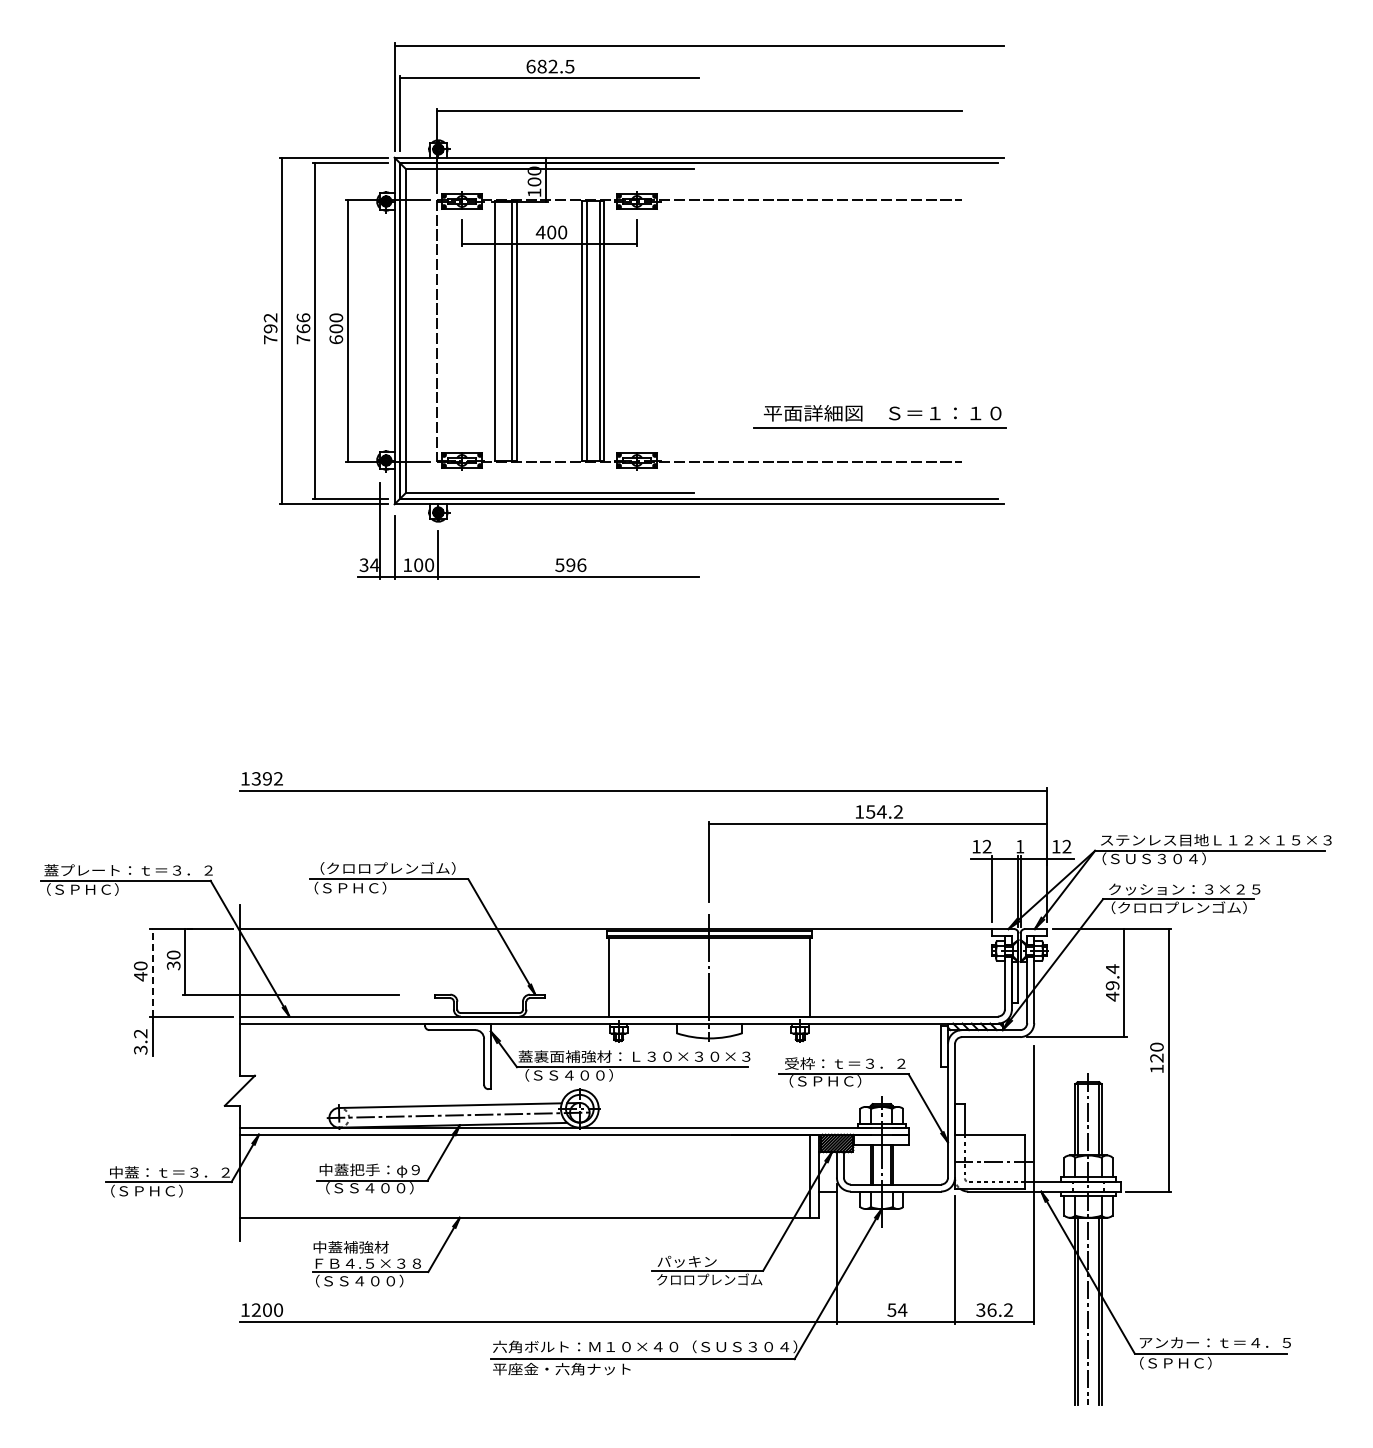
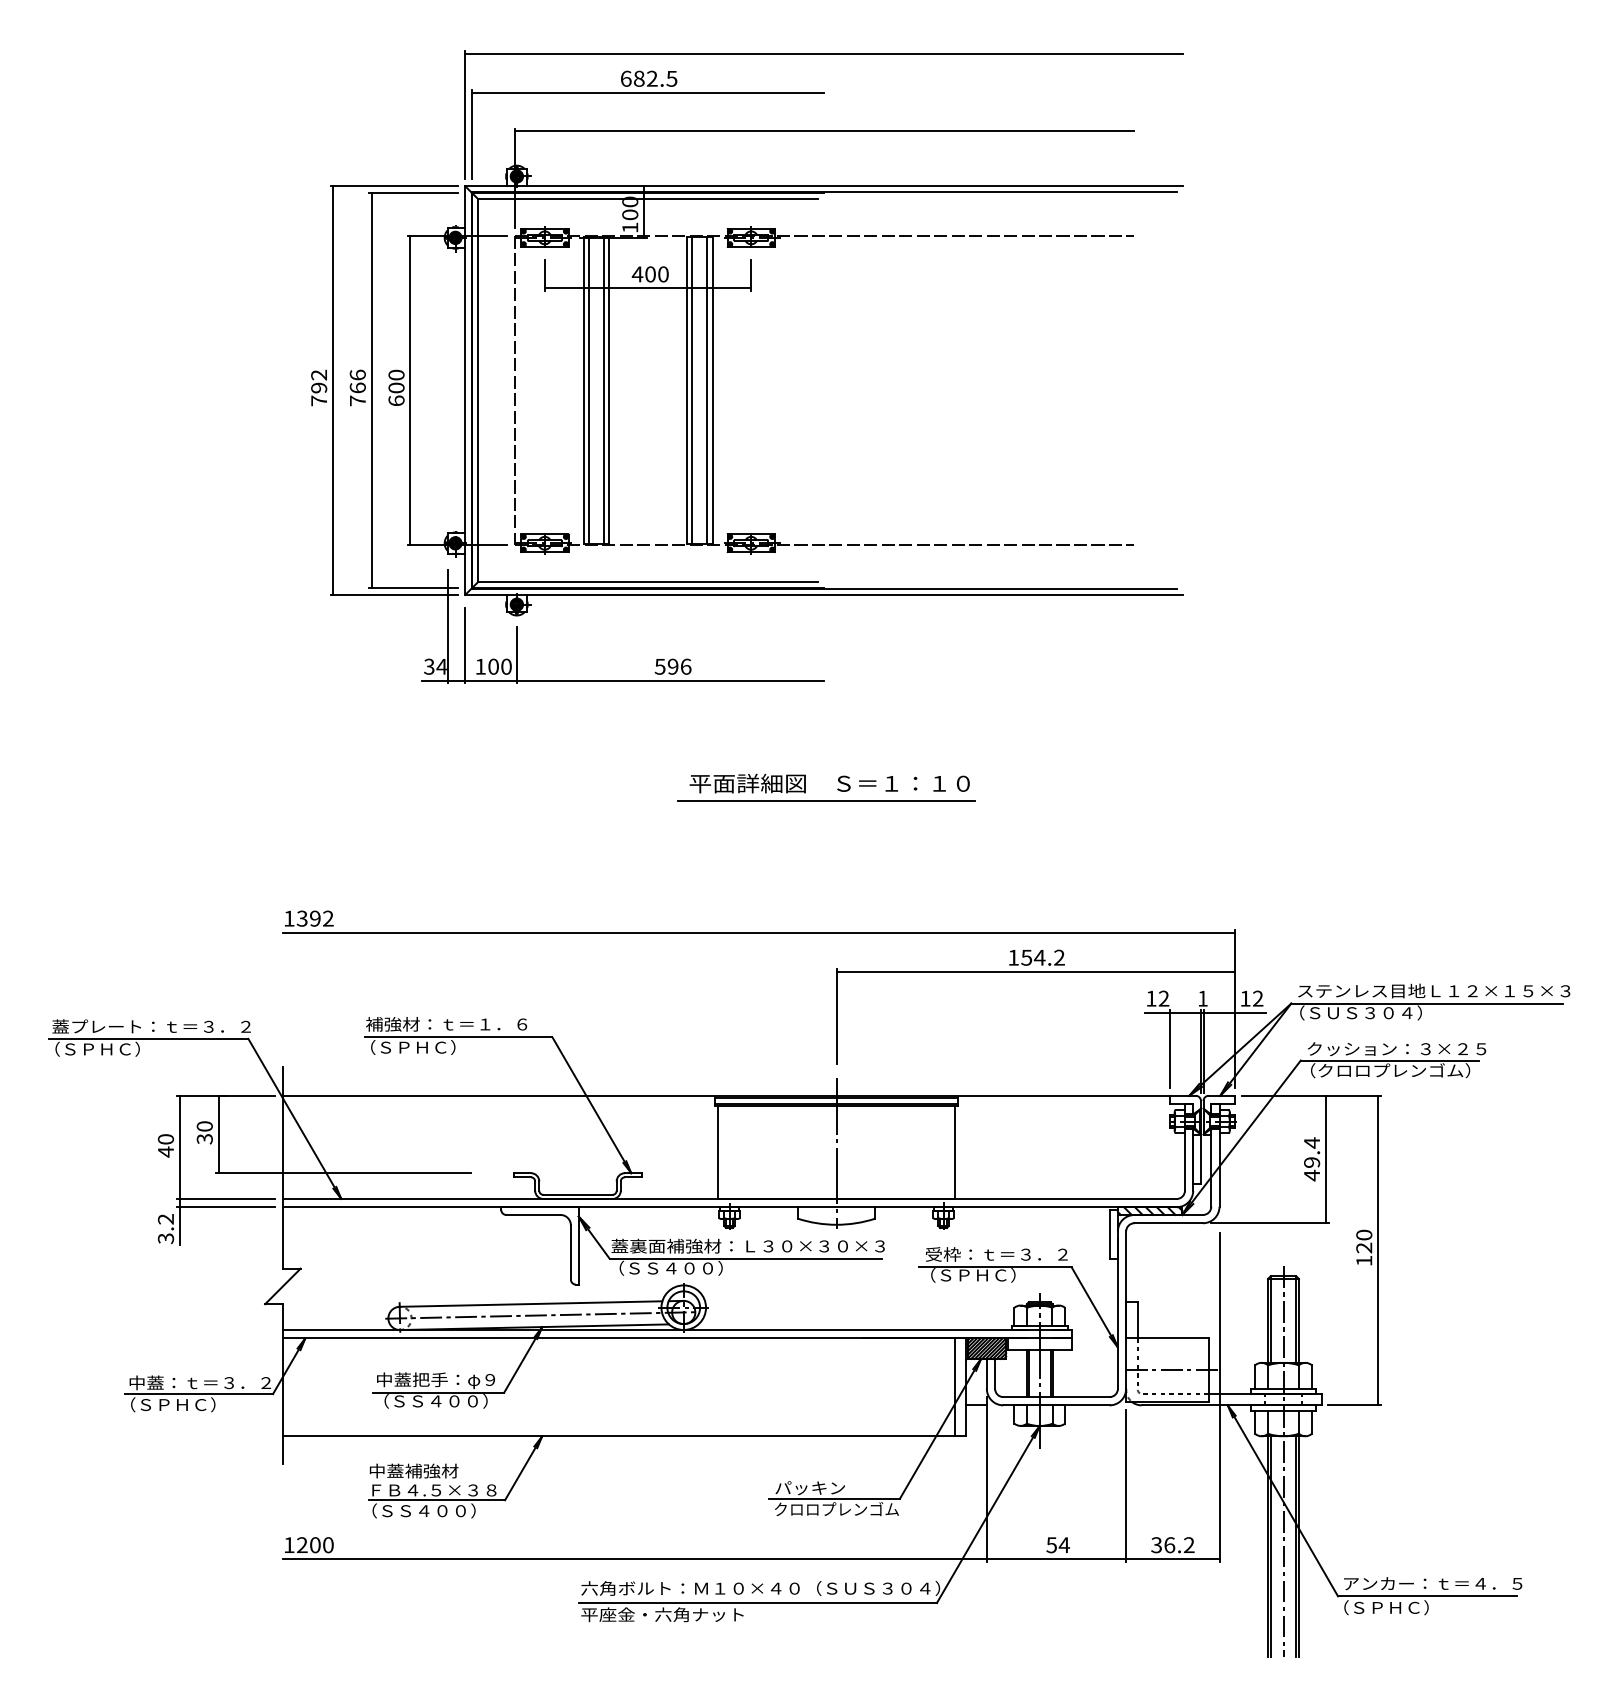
line: (499, 330) -> (588, 389), added
part: (889, 417) -> (837, 788), moved
text: (382, 868) -> (451, 1024), （クロロプレンゴム） -> 補強材：ｔ＝１．６
line: (152, 972) -> (179, 1147), dashed -> solid
line: (191, 1023) -> (225, 1207), added

